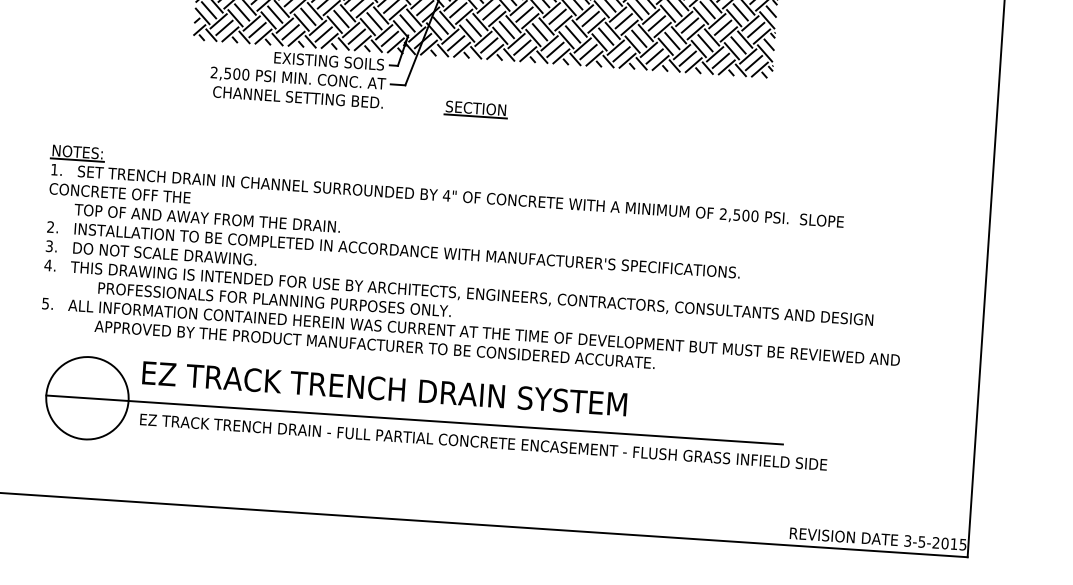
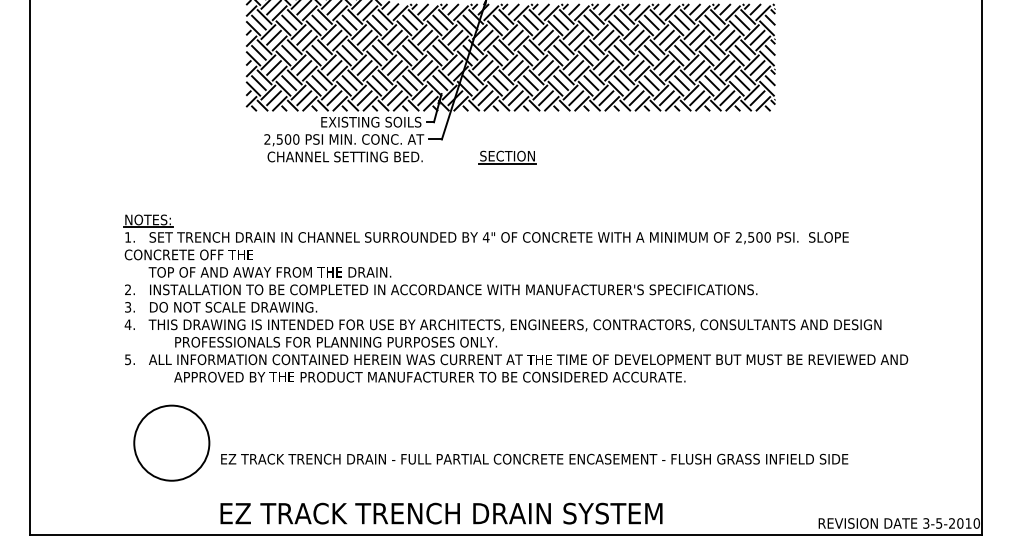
text: (384, 388) -> (441, 513), moved
line: (414, 420) -> (470, 443), removed
text: (962, 544) -> (976, 523), 3-5-2015 -> 3-5-2010

